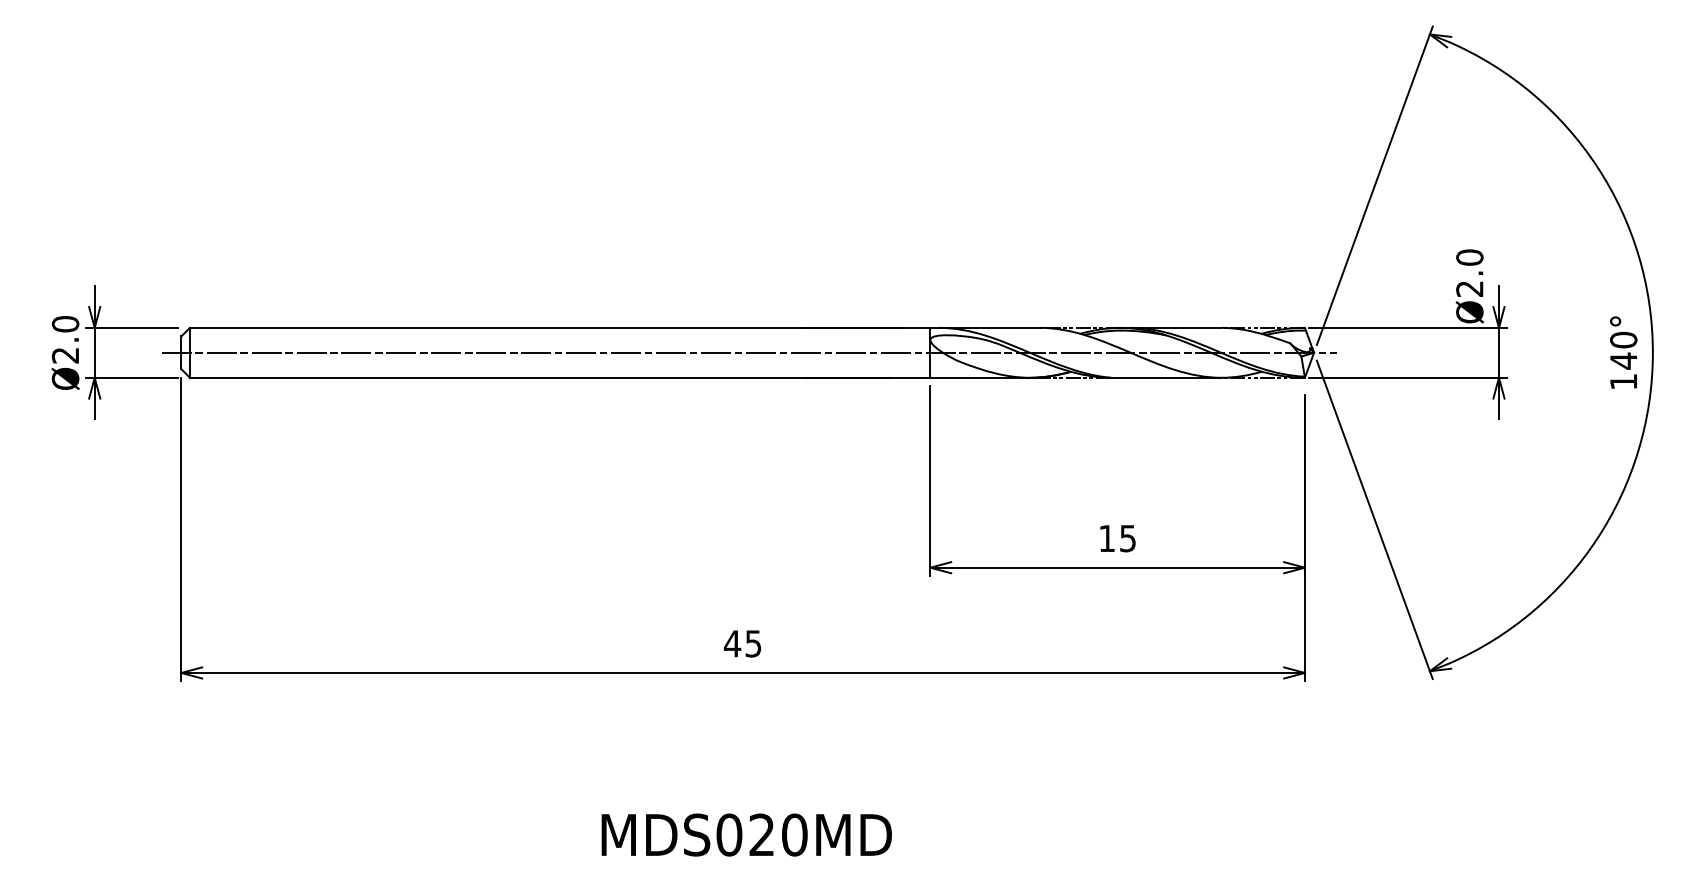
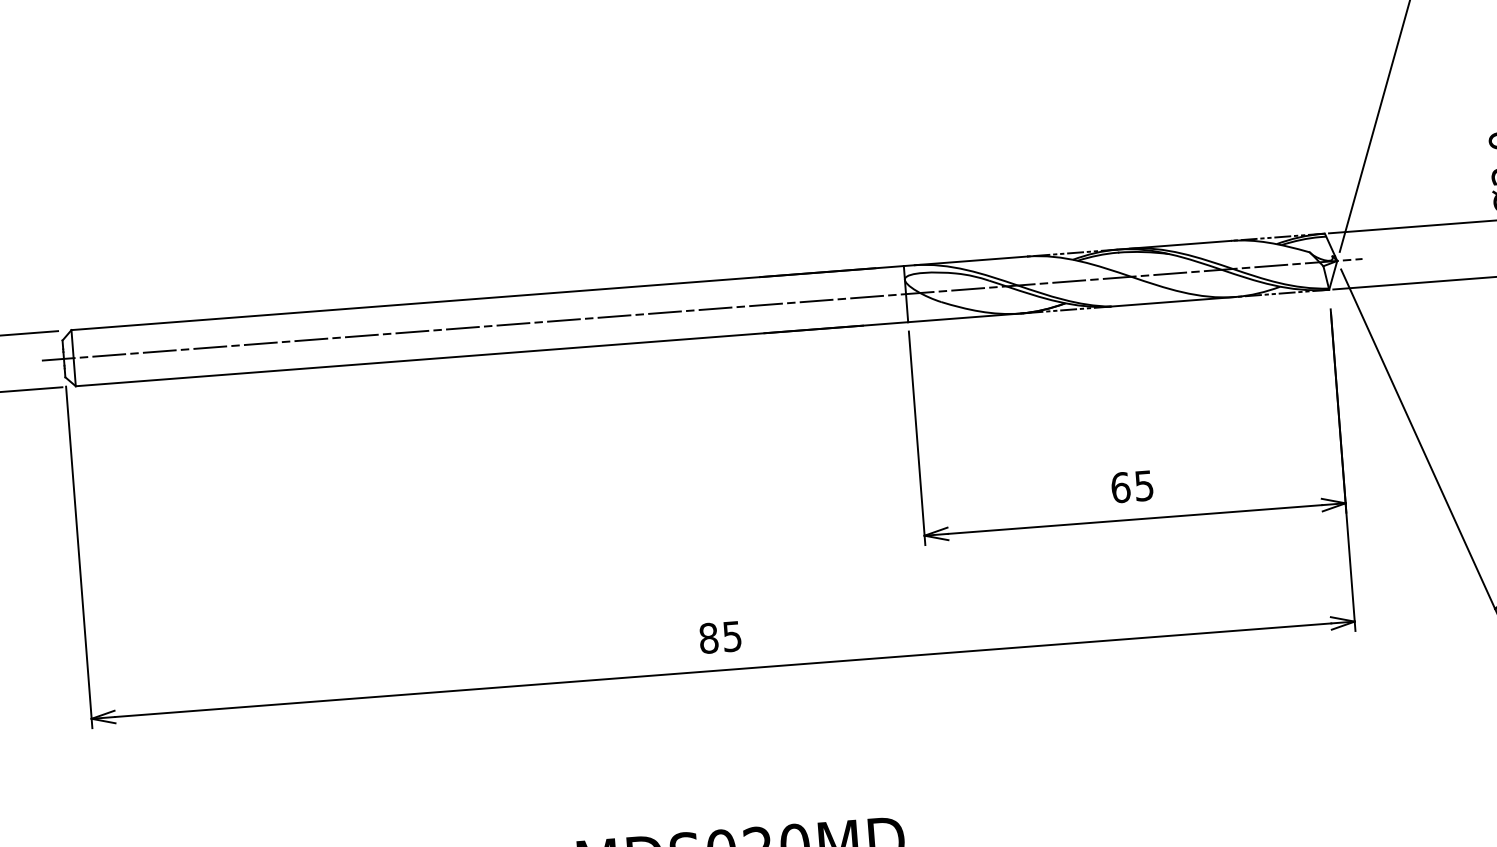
text: (1107, 538) -> (1121, 487), 15 -> 65
text: (732, 643) -> (708, 638), 45 -> 85

